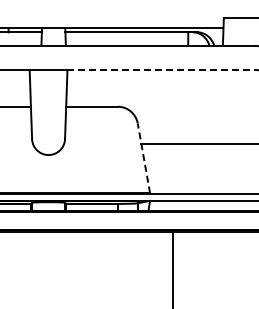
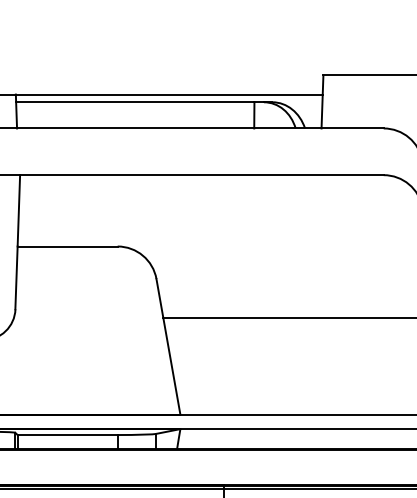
line: (161, 69) -> (202, 174), dashed -> solid
line: (143, 158) -> (167, 346), dashed -> solid

